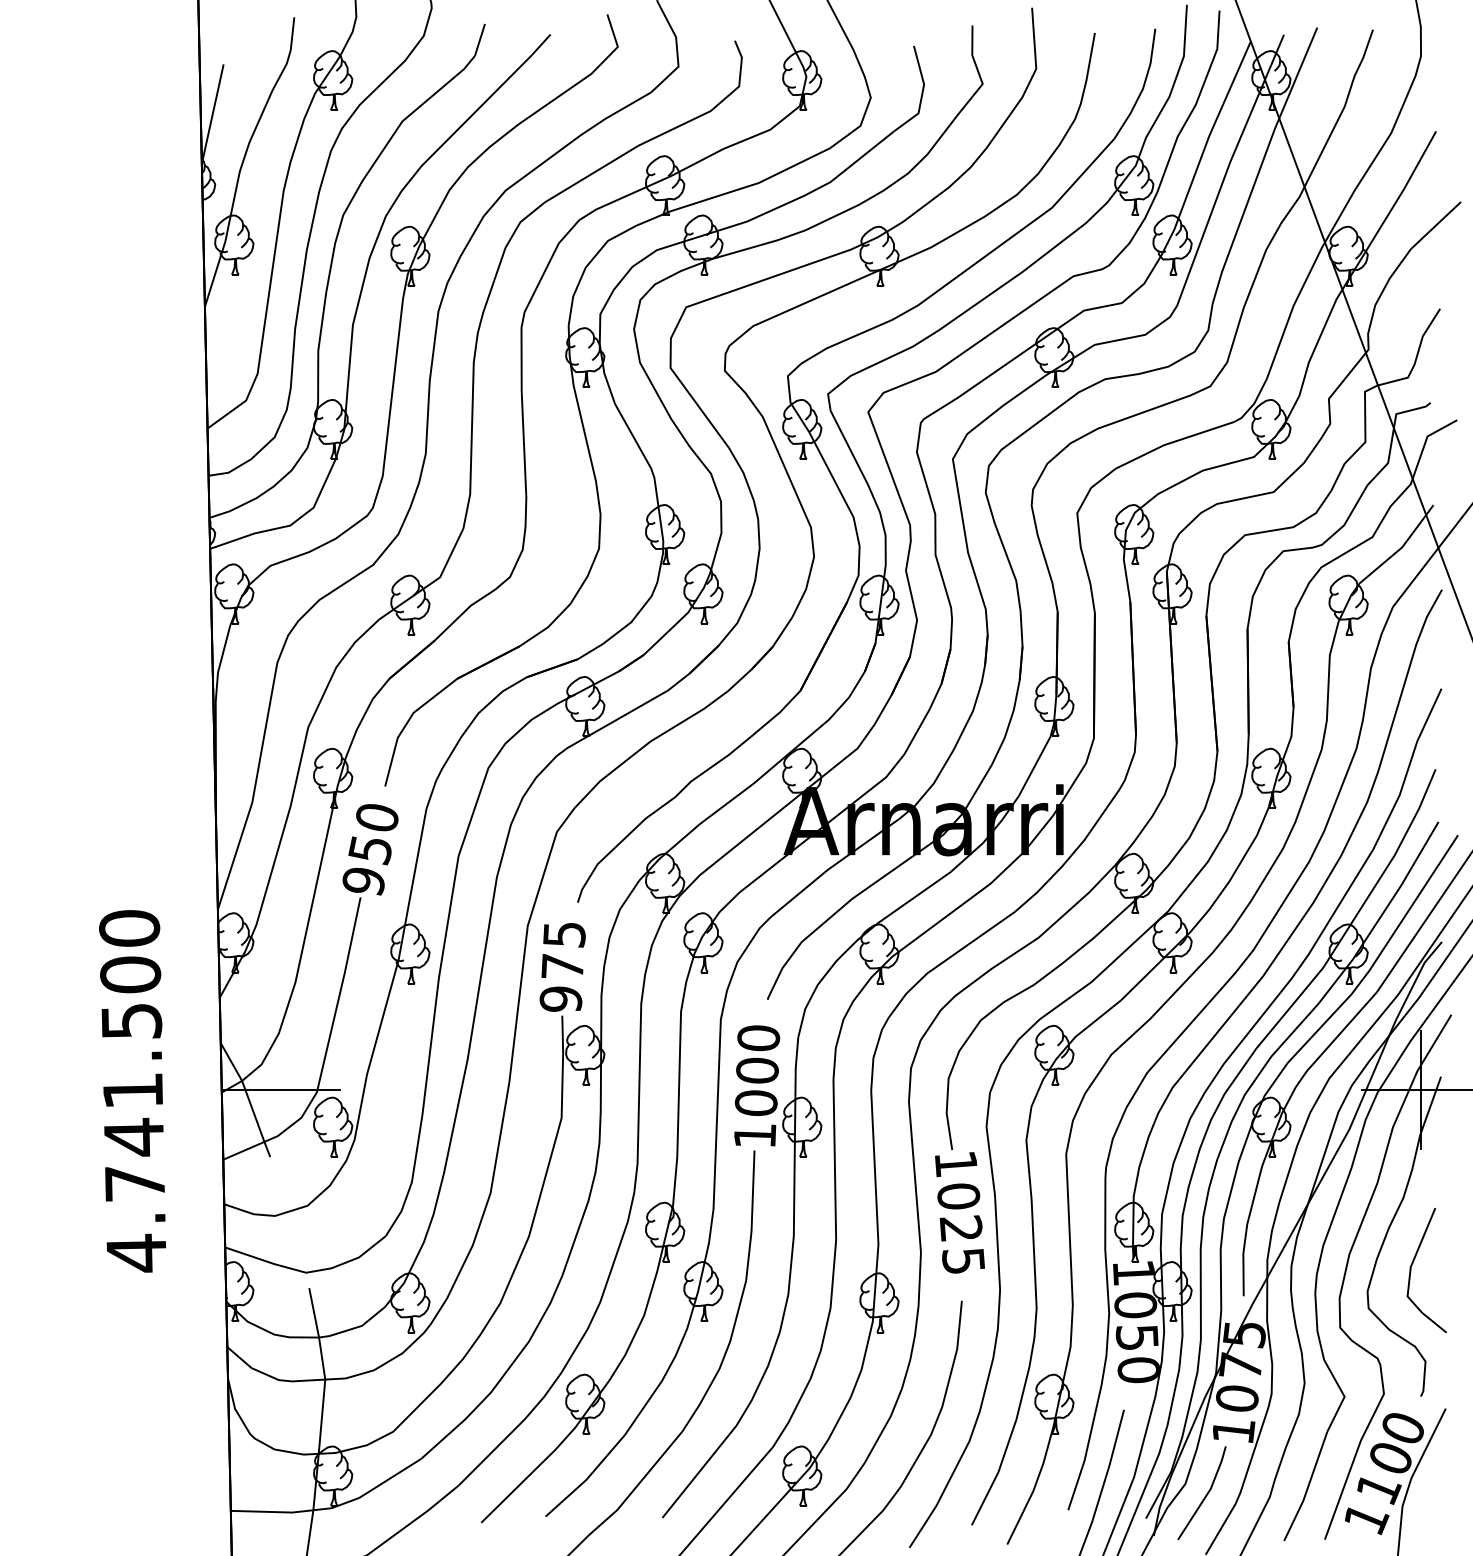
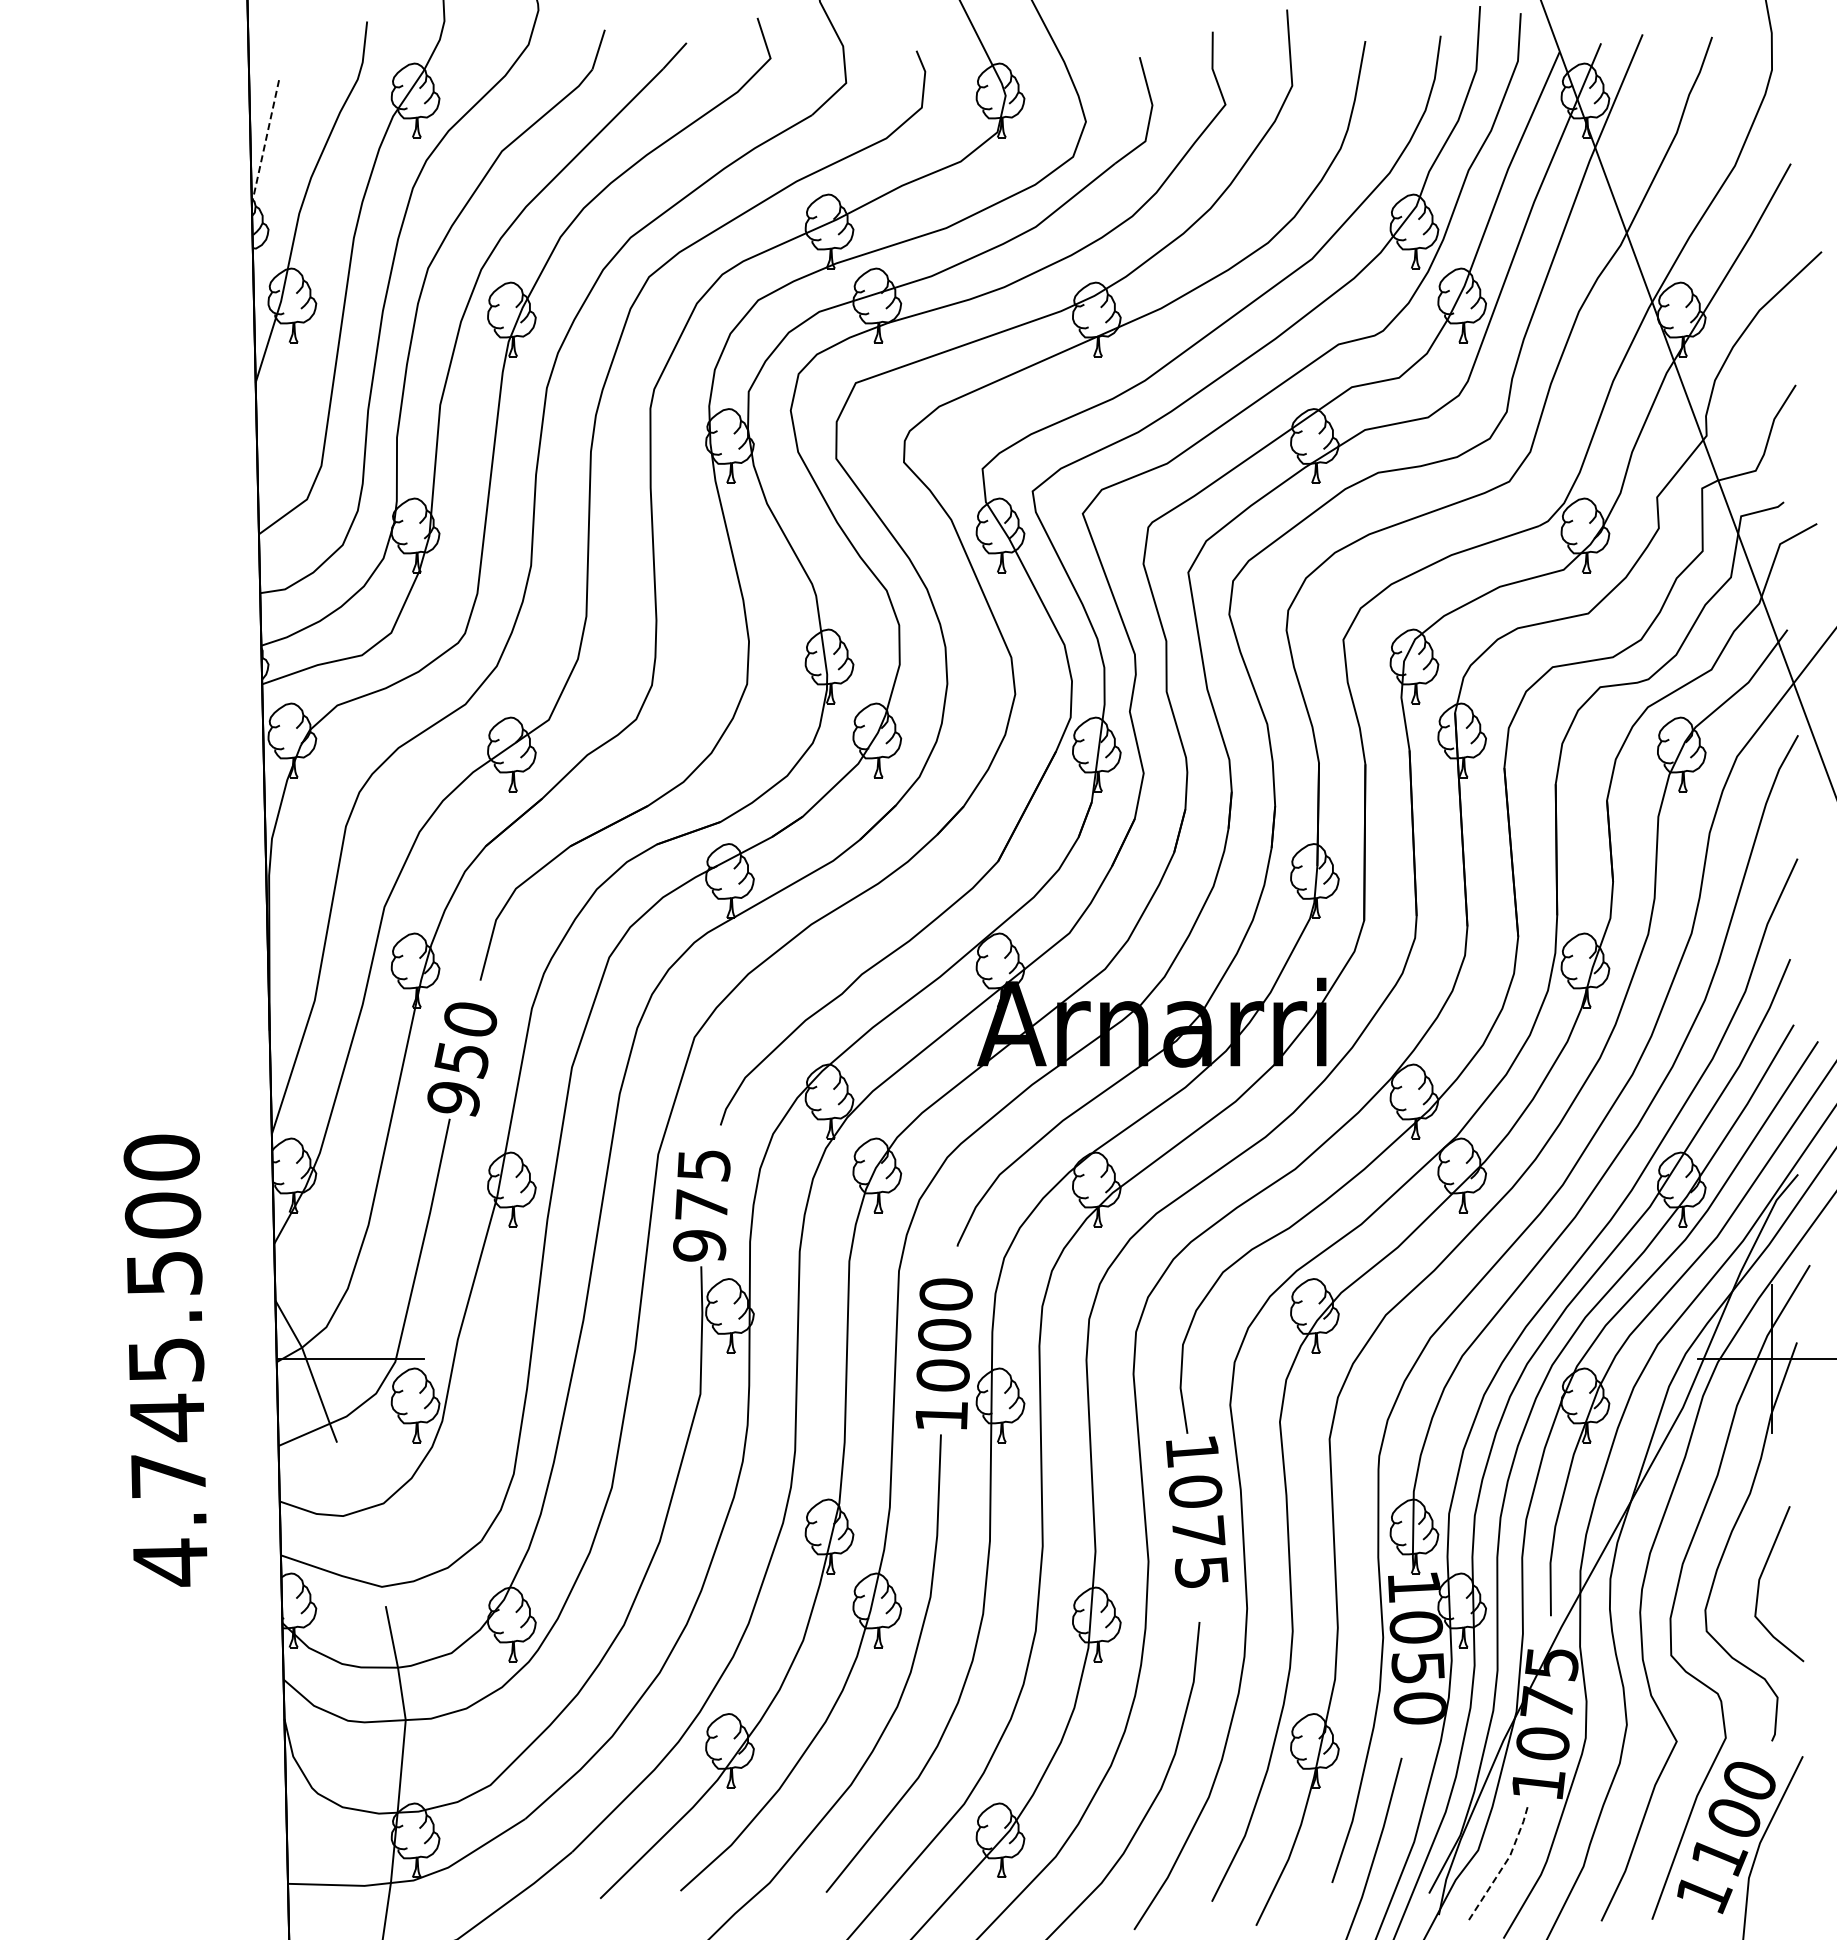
line: (212, 114) -> (265, 142), solid -> dashed
text: (133, 1090) -> (166, 1359), 4.741.500 -> 4.745.500
text: (961, 1228) -> (1198, 1531), 1025 -> 1075
line: (1207, 1493) -> (1505, 1862), solid -> dashed

